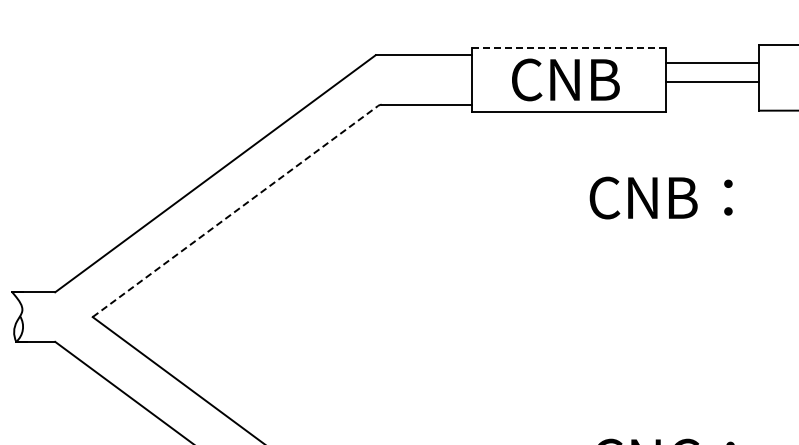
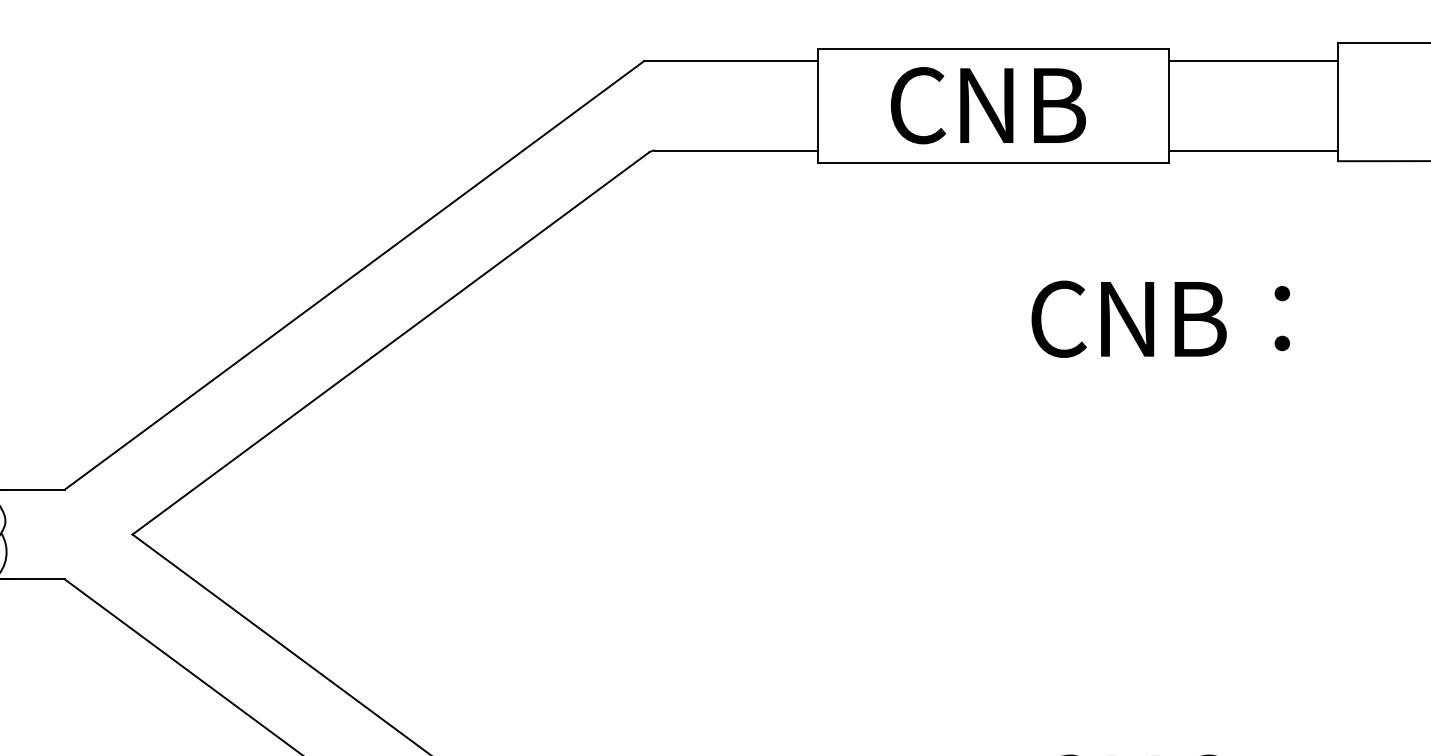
line: (568, 48) -> (993, 48), dashed -> solid
line: (712, 62) -> (1253, 150), moved
line: (712, 82) -> (1253, 61), moved
line: (235, 211) -> (390, 343), dashed -> solid

